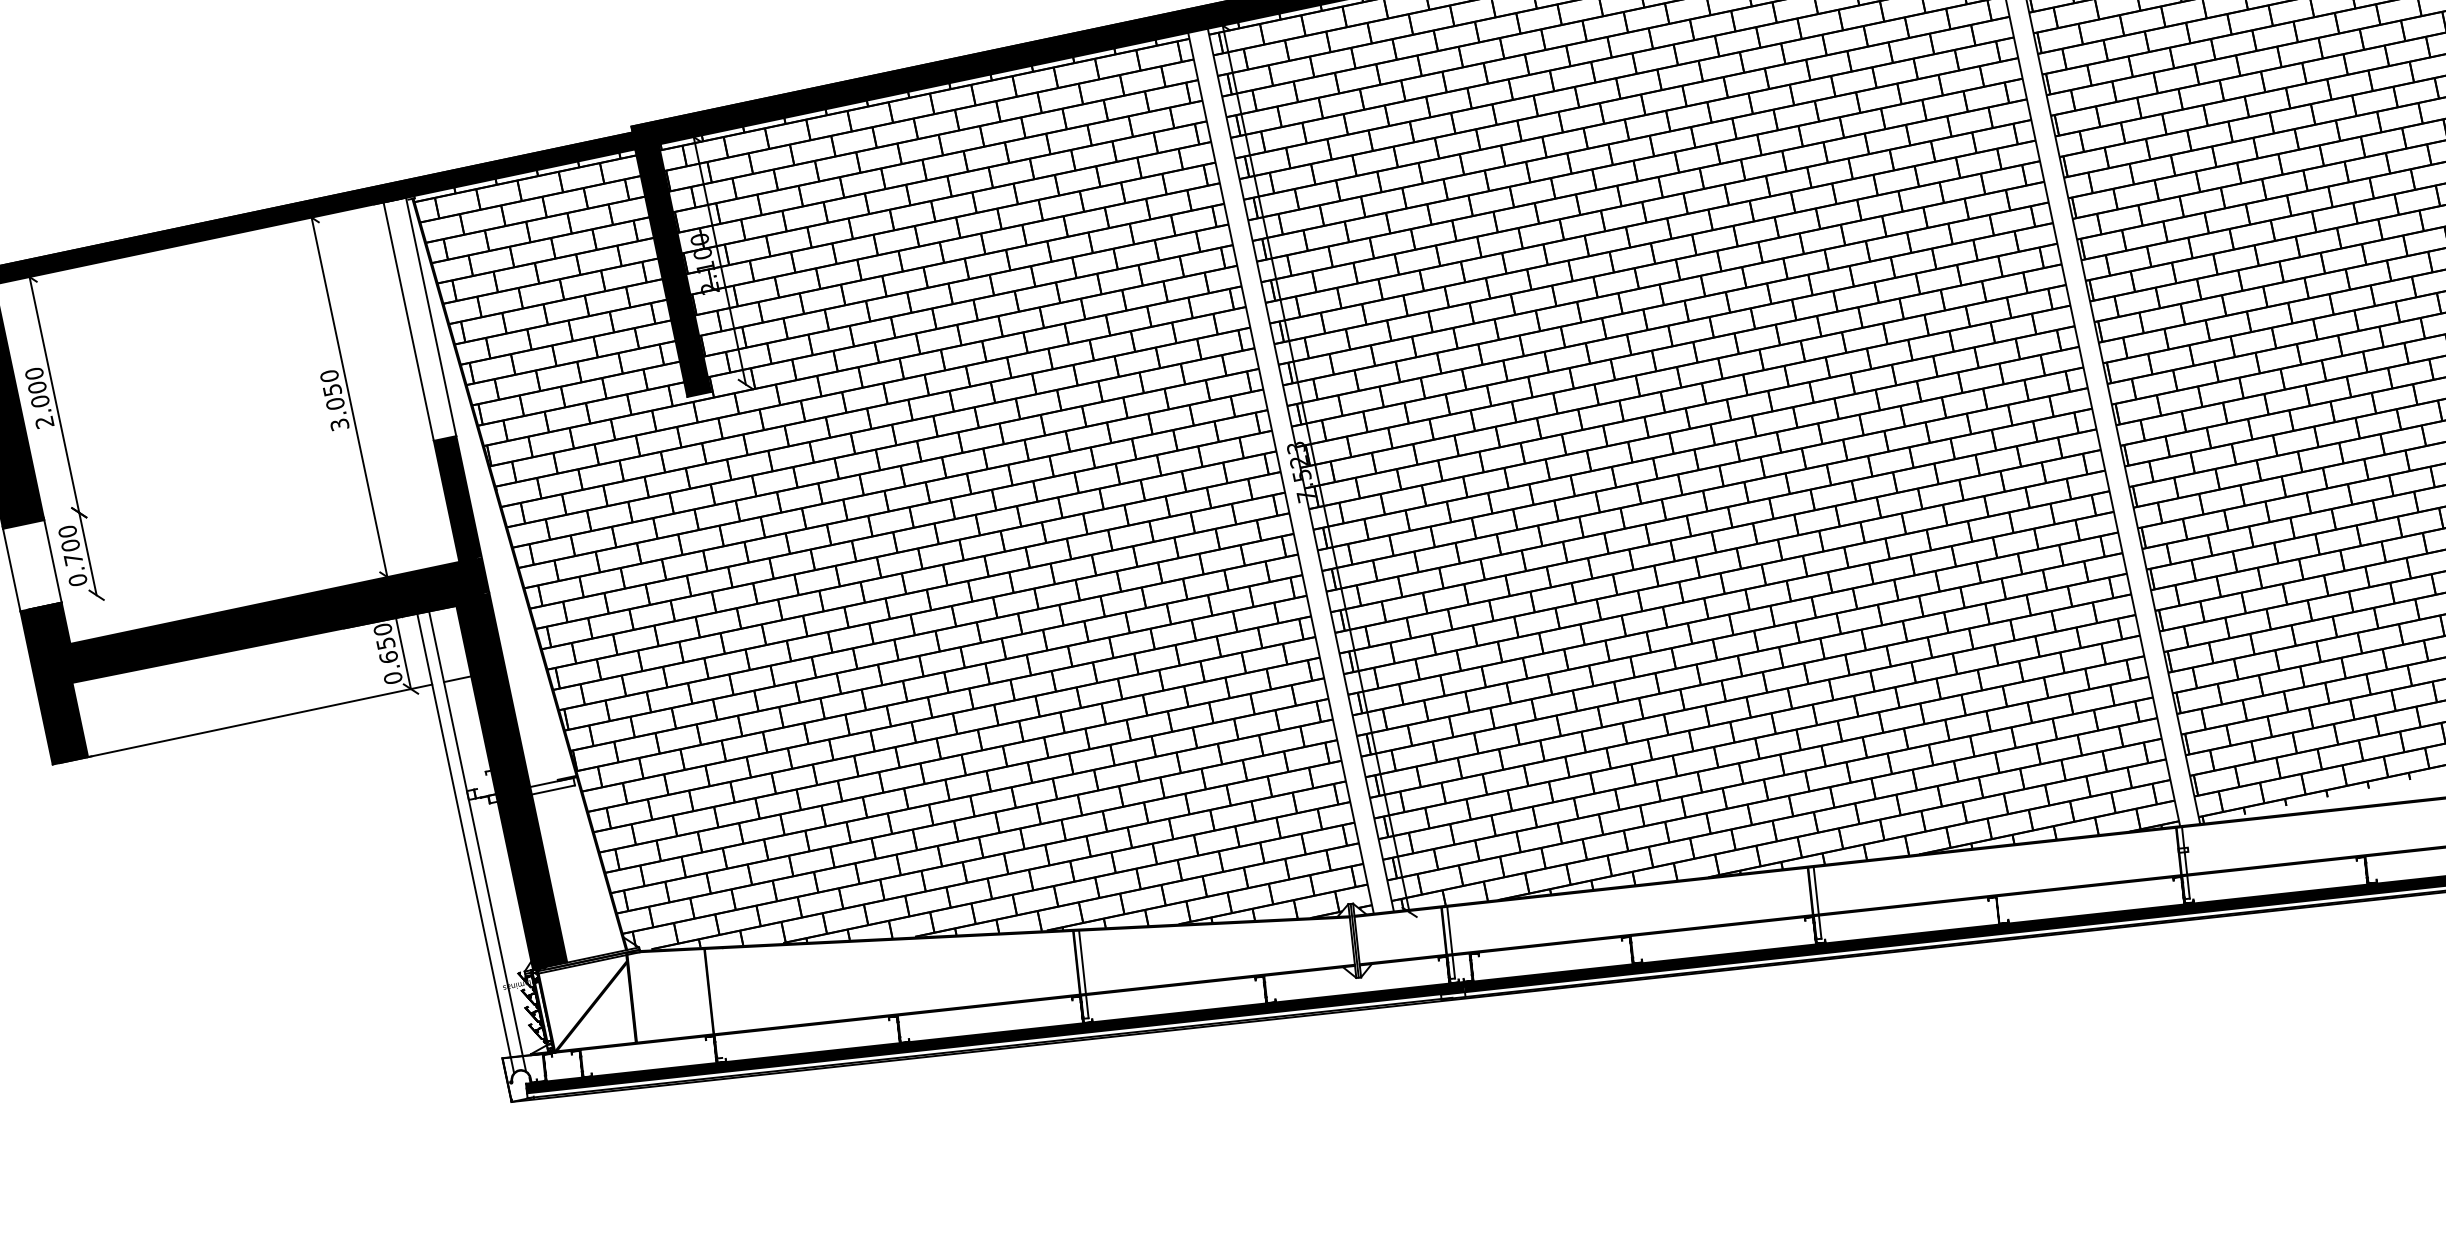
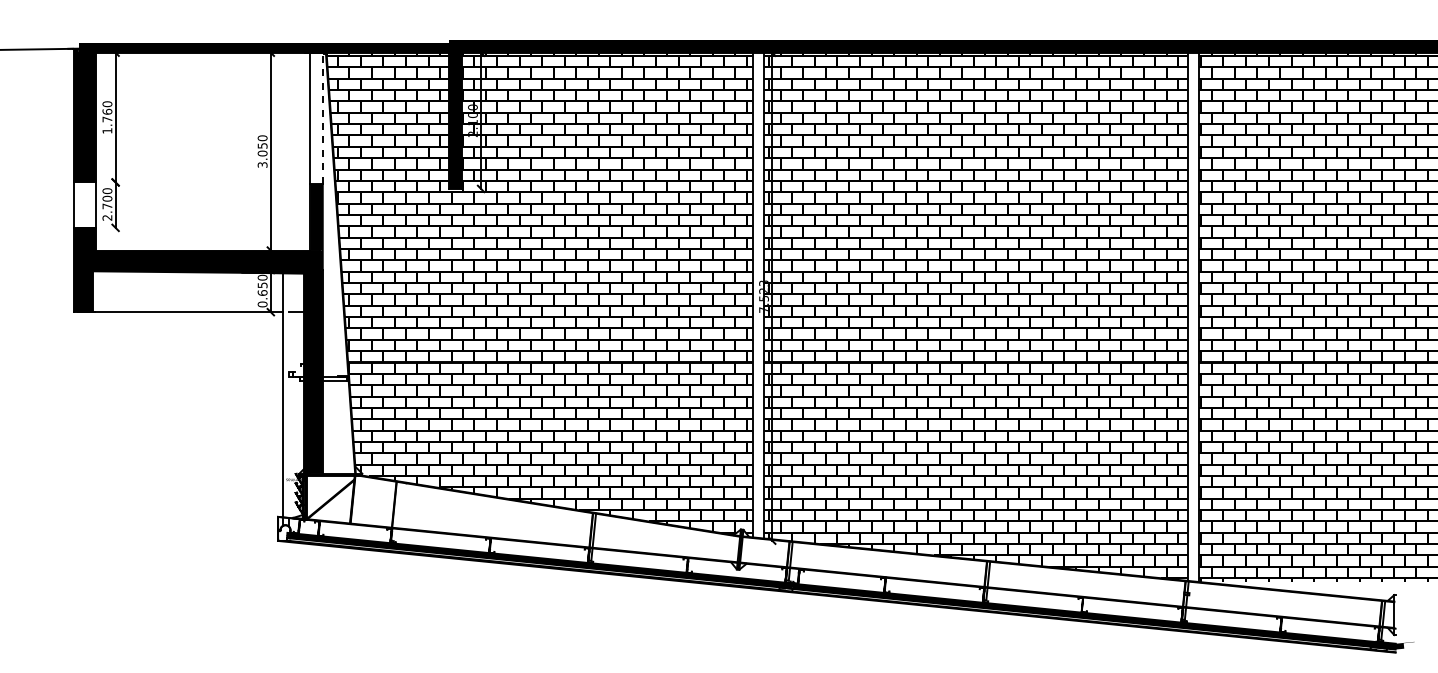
line: (430, 317) -> (322, 118), solid -> dashed
text: (40, 403) -> (107, 120), 2.000 -> 1.760
text: (77, 579) -> (107, 217), 0.700 -> 2.700
line: (476, 833) -> (289, 395), removed

